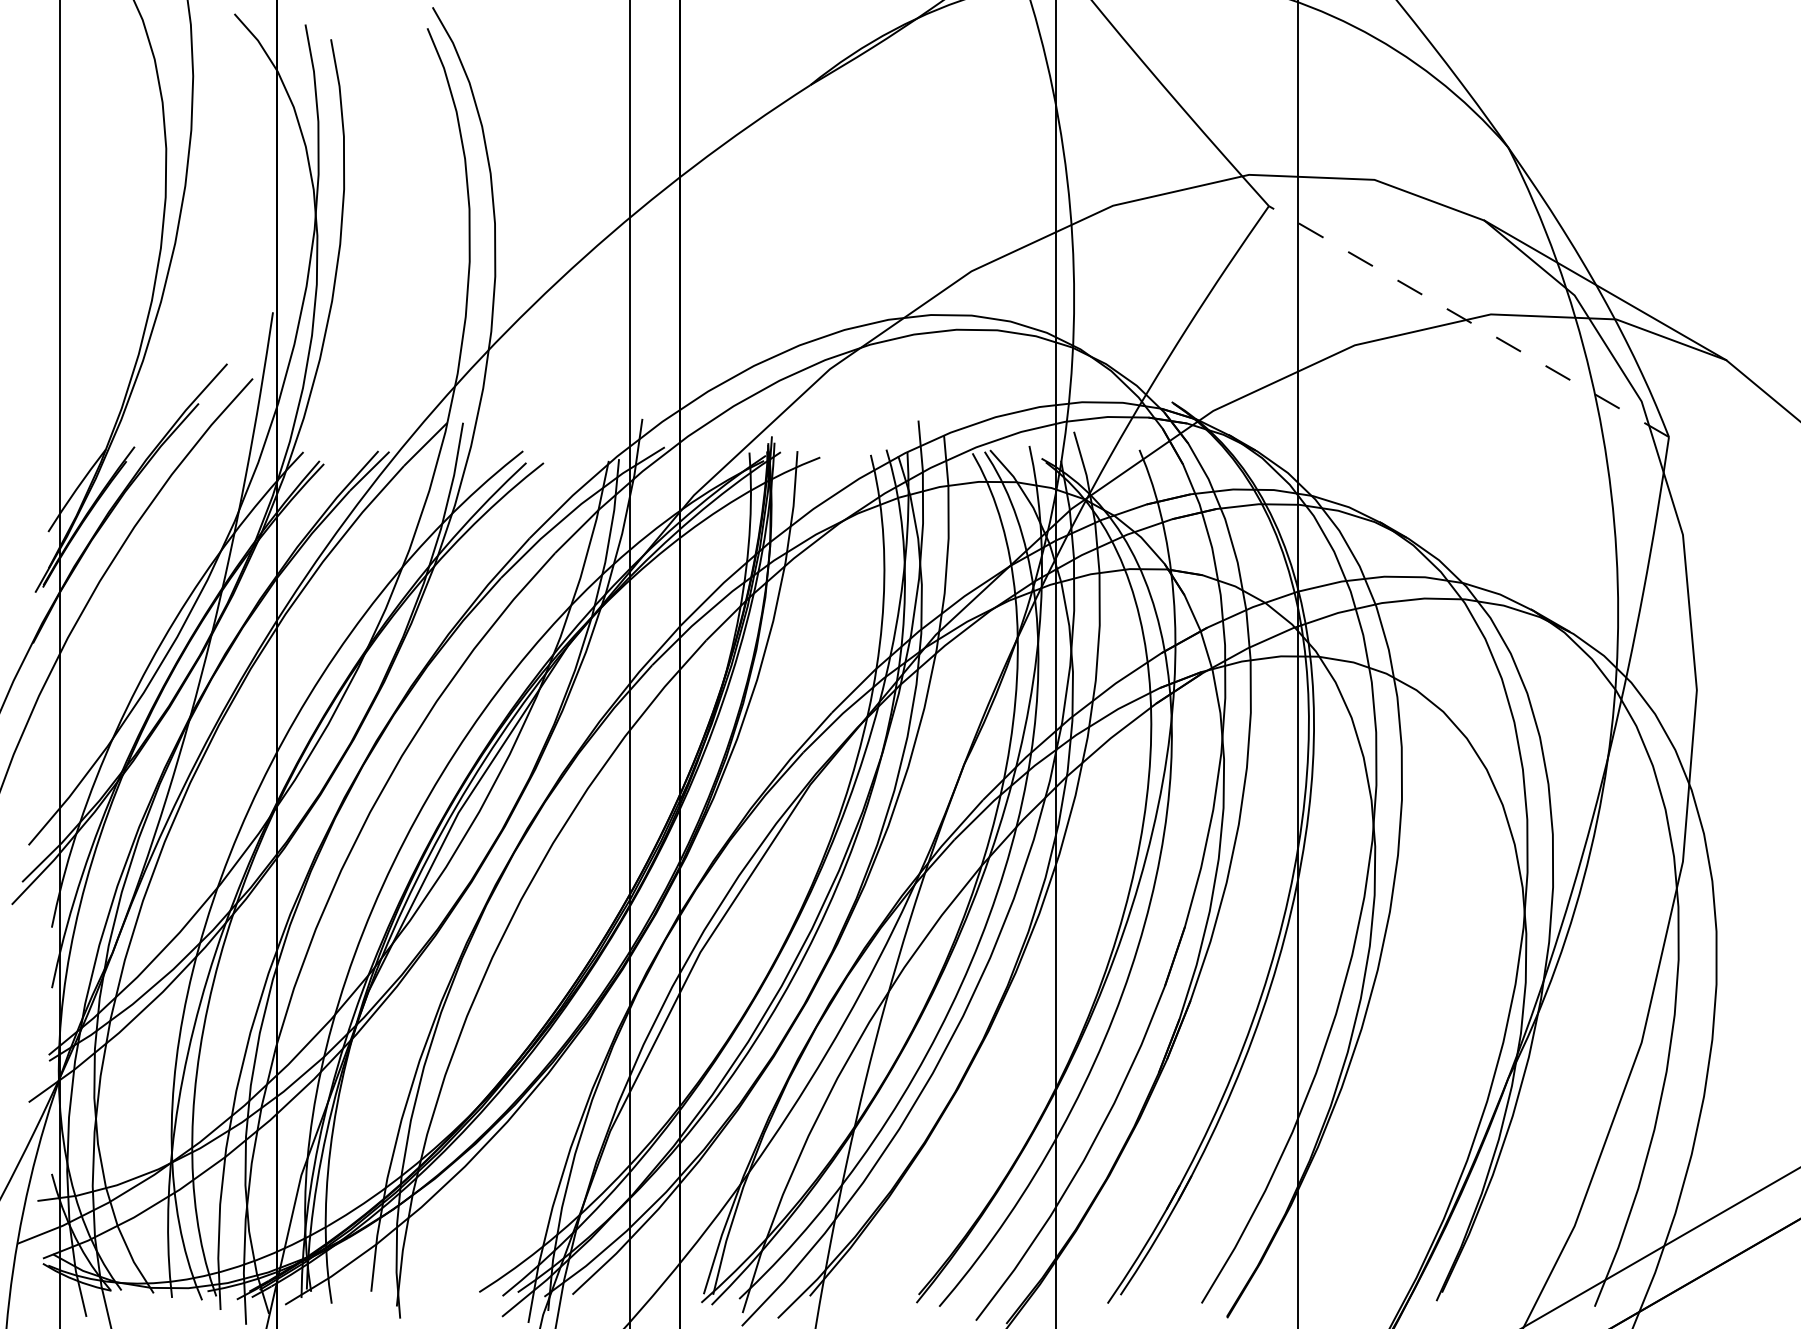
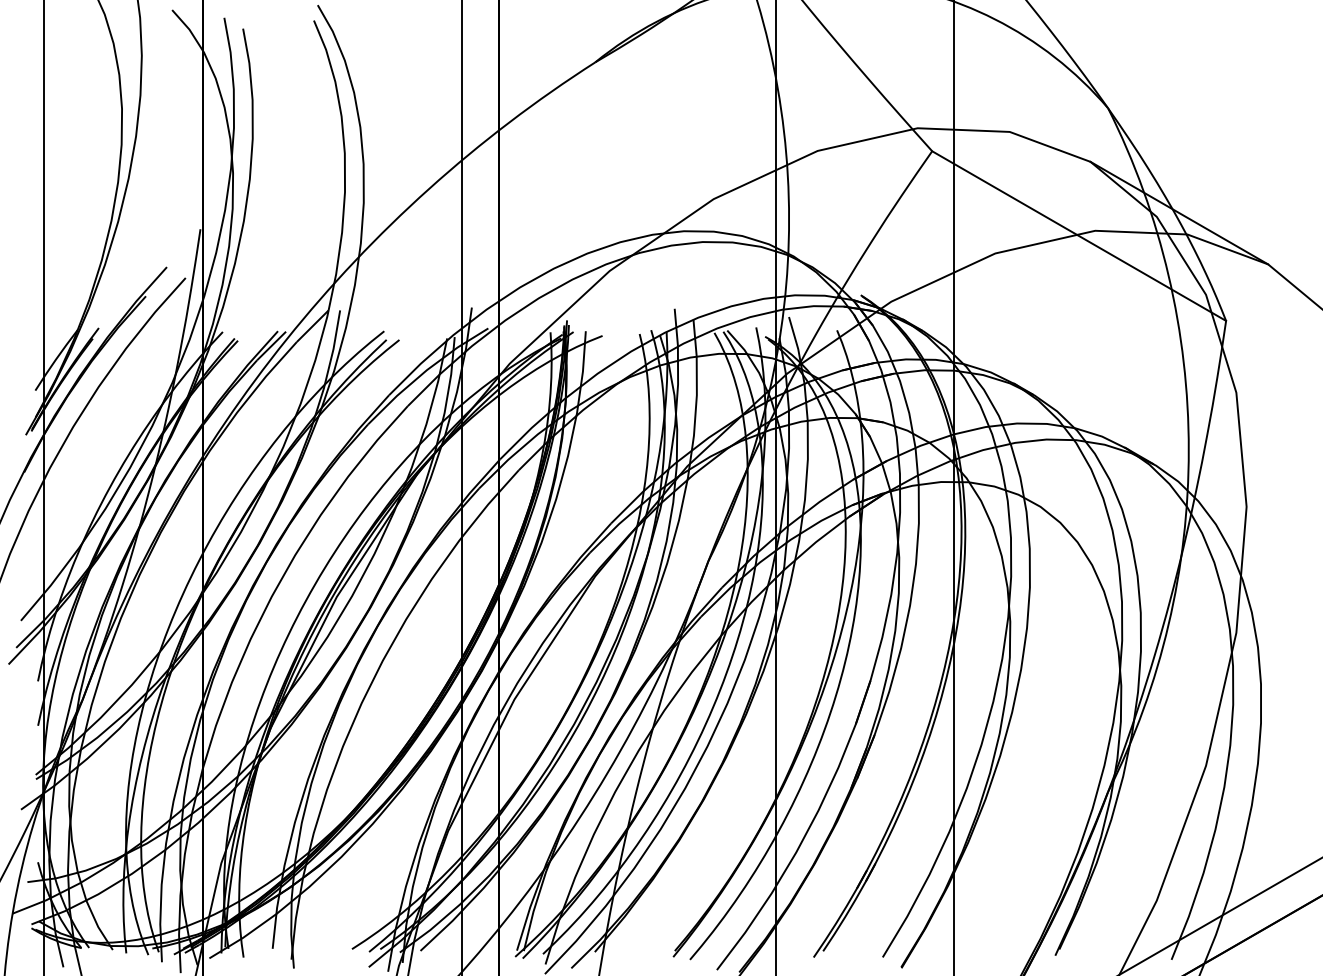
line: (1468, 321) -> (1078, 235), dashed -> solid

